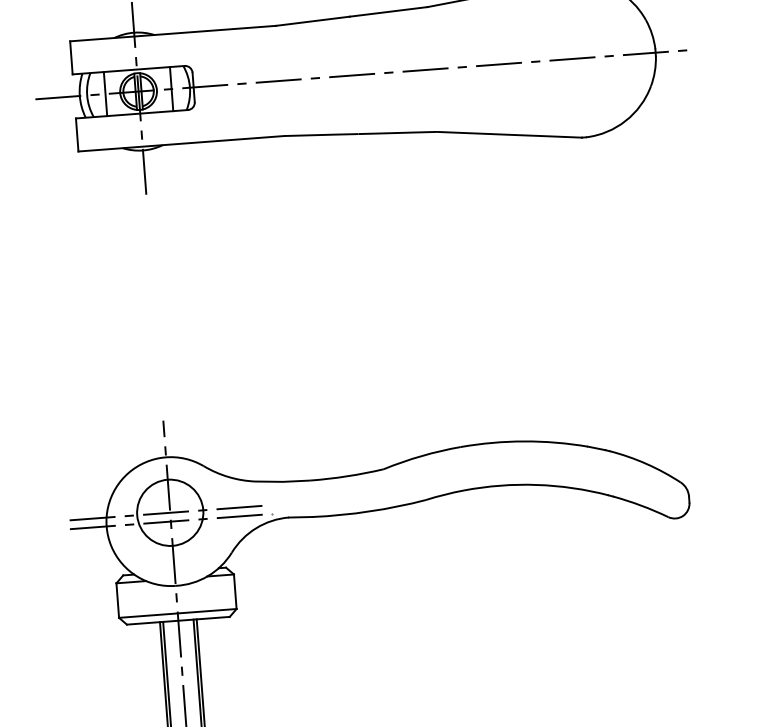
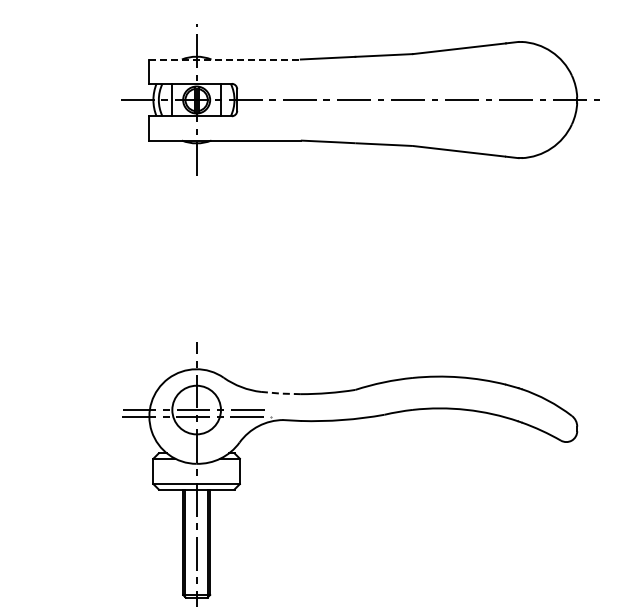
line: (173, 33) -> (225, 59), solid -> dashed
line: (282, 481) -> (280, 393), solid -> dashed

